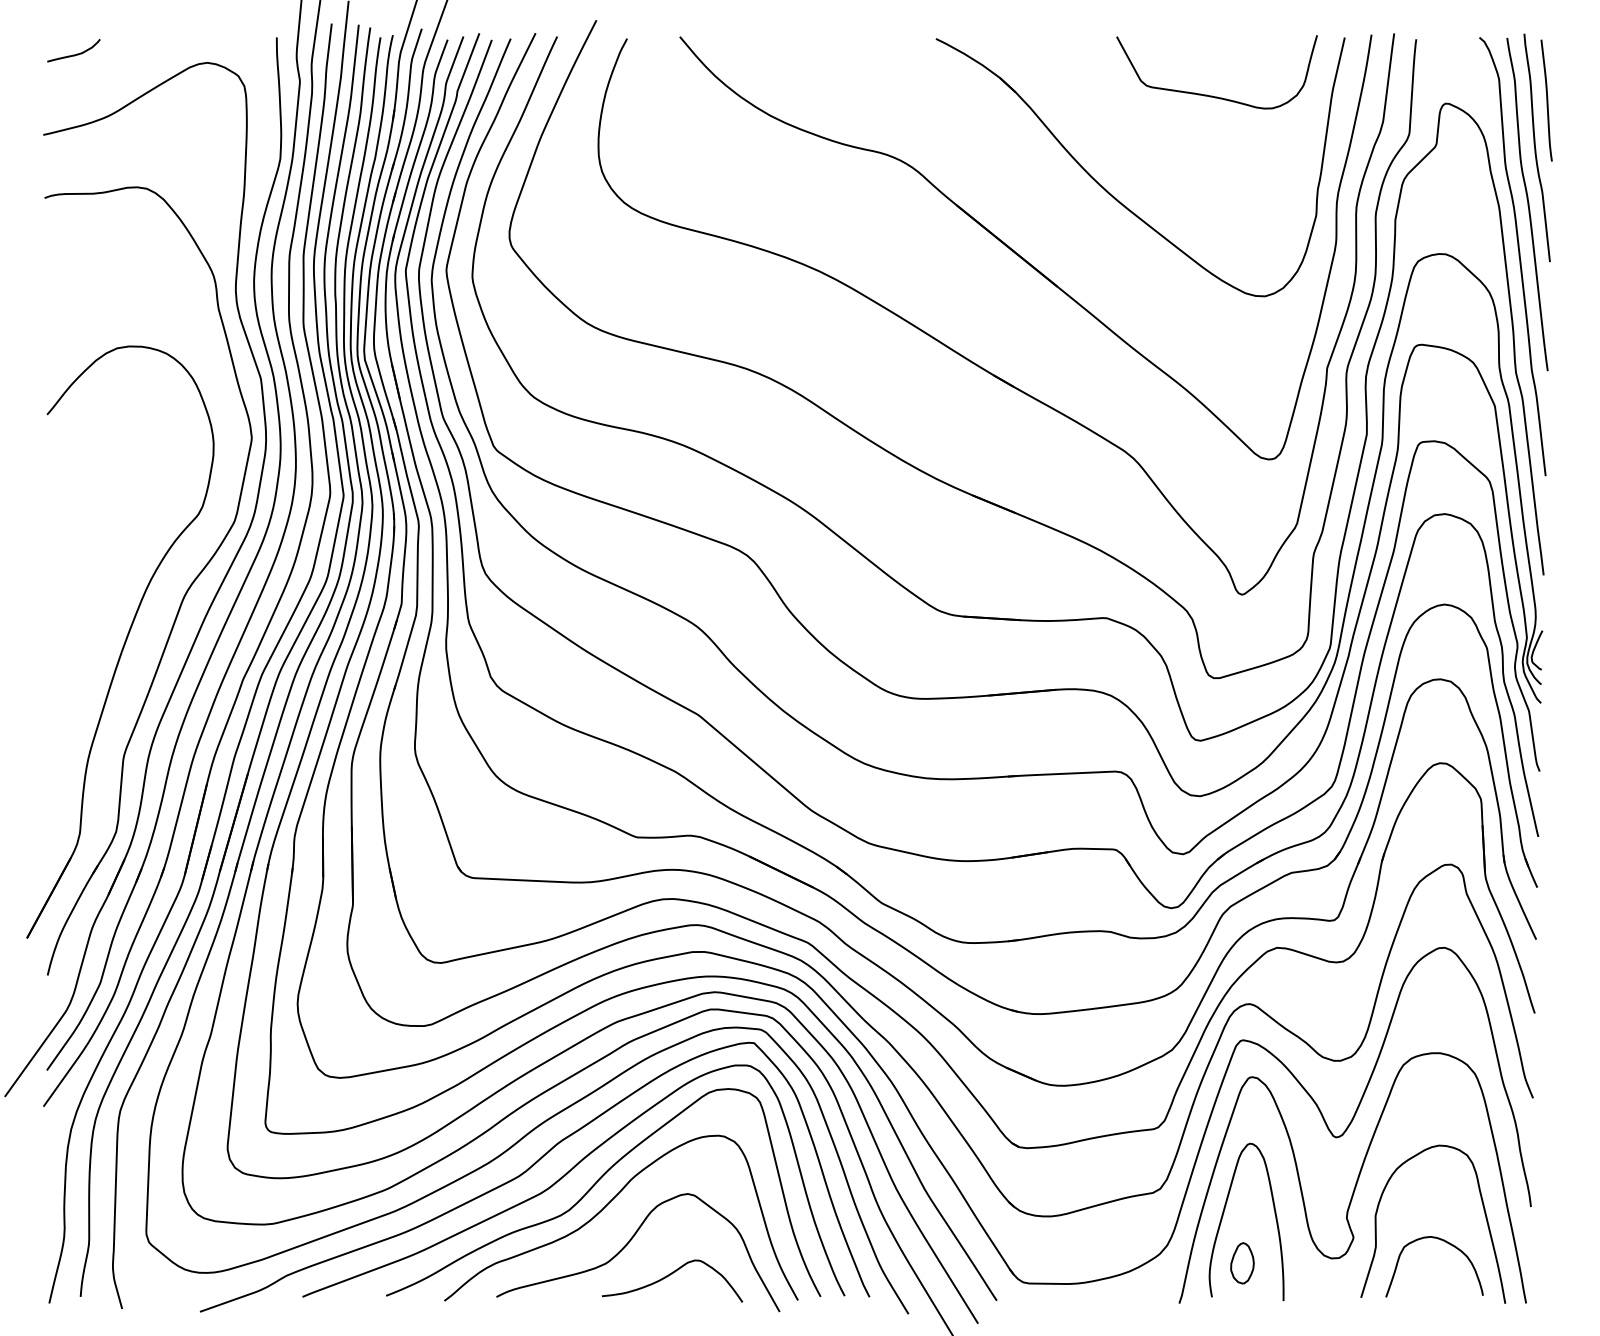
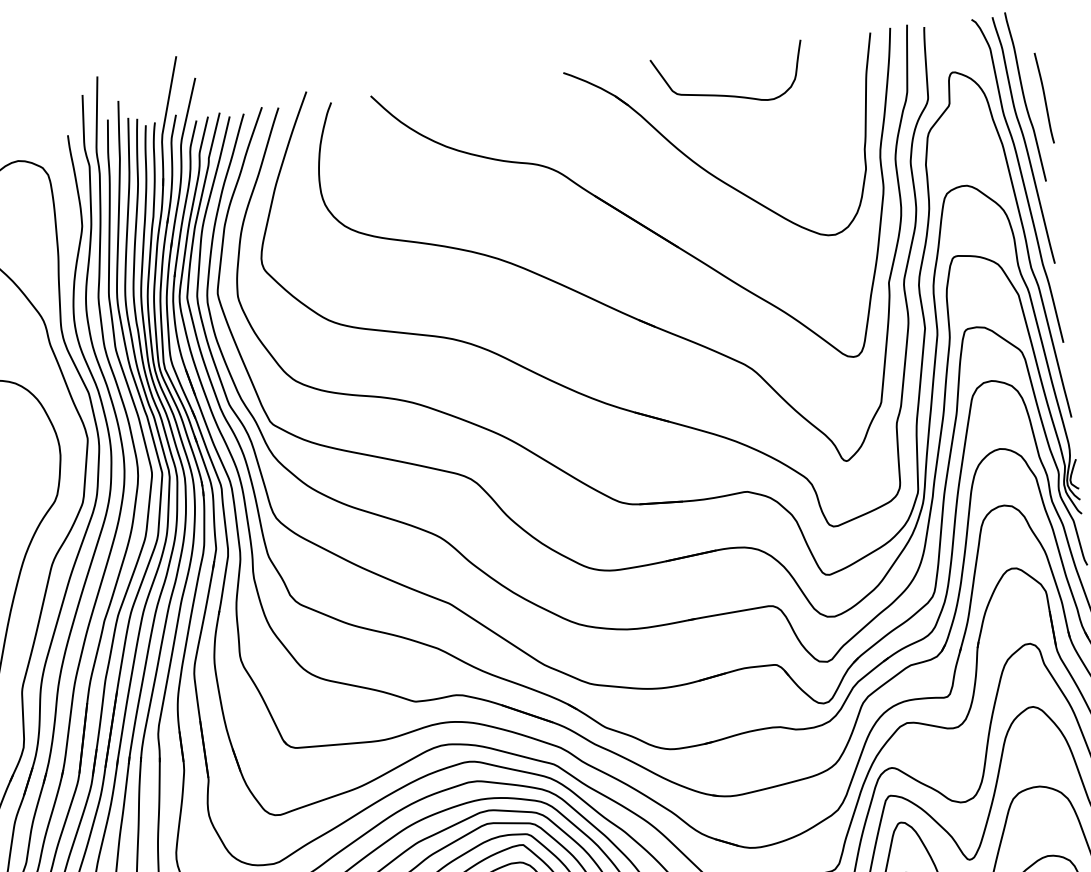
curve: (1212, 95) -> (727, 95), moved
curve: (1546, 100) -> (1044, 98), moved

